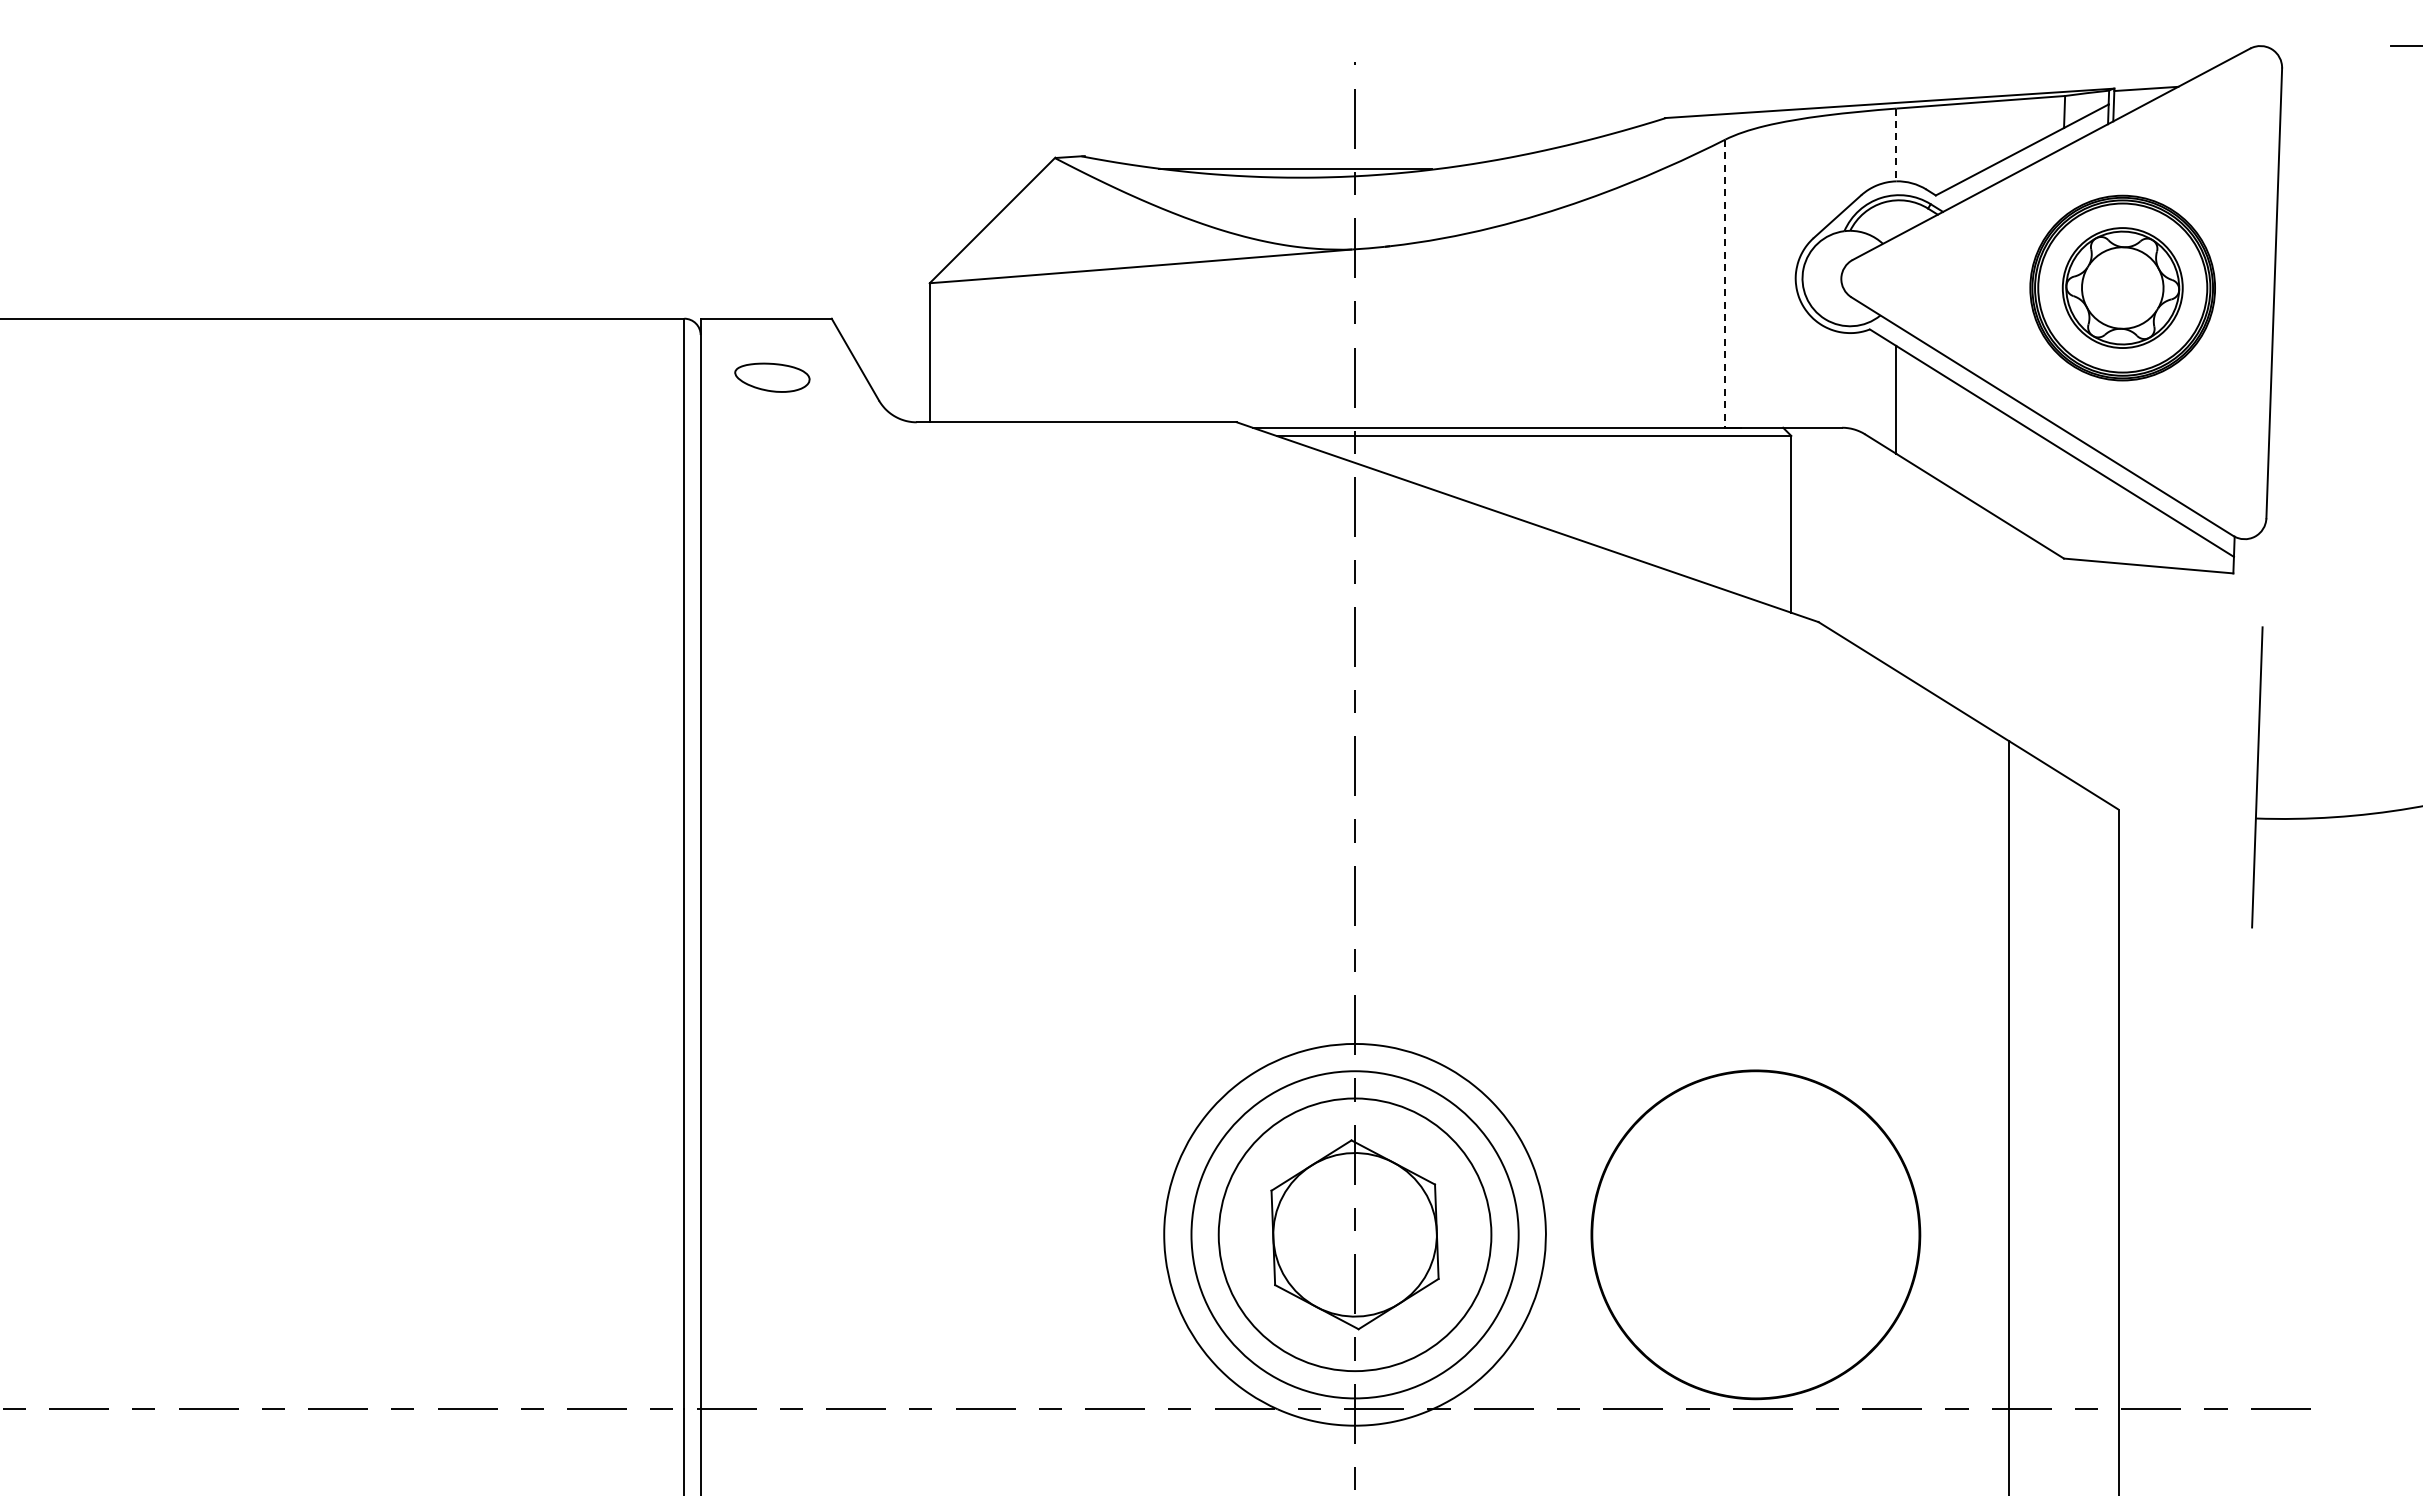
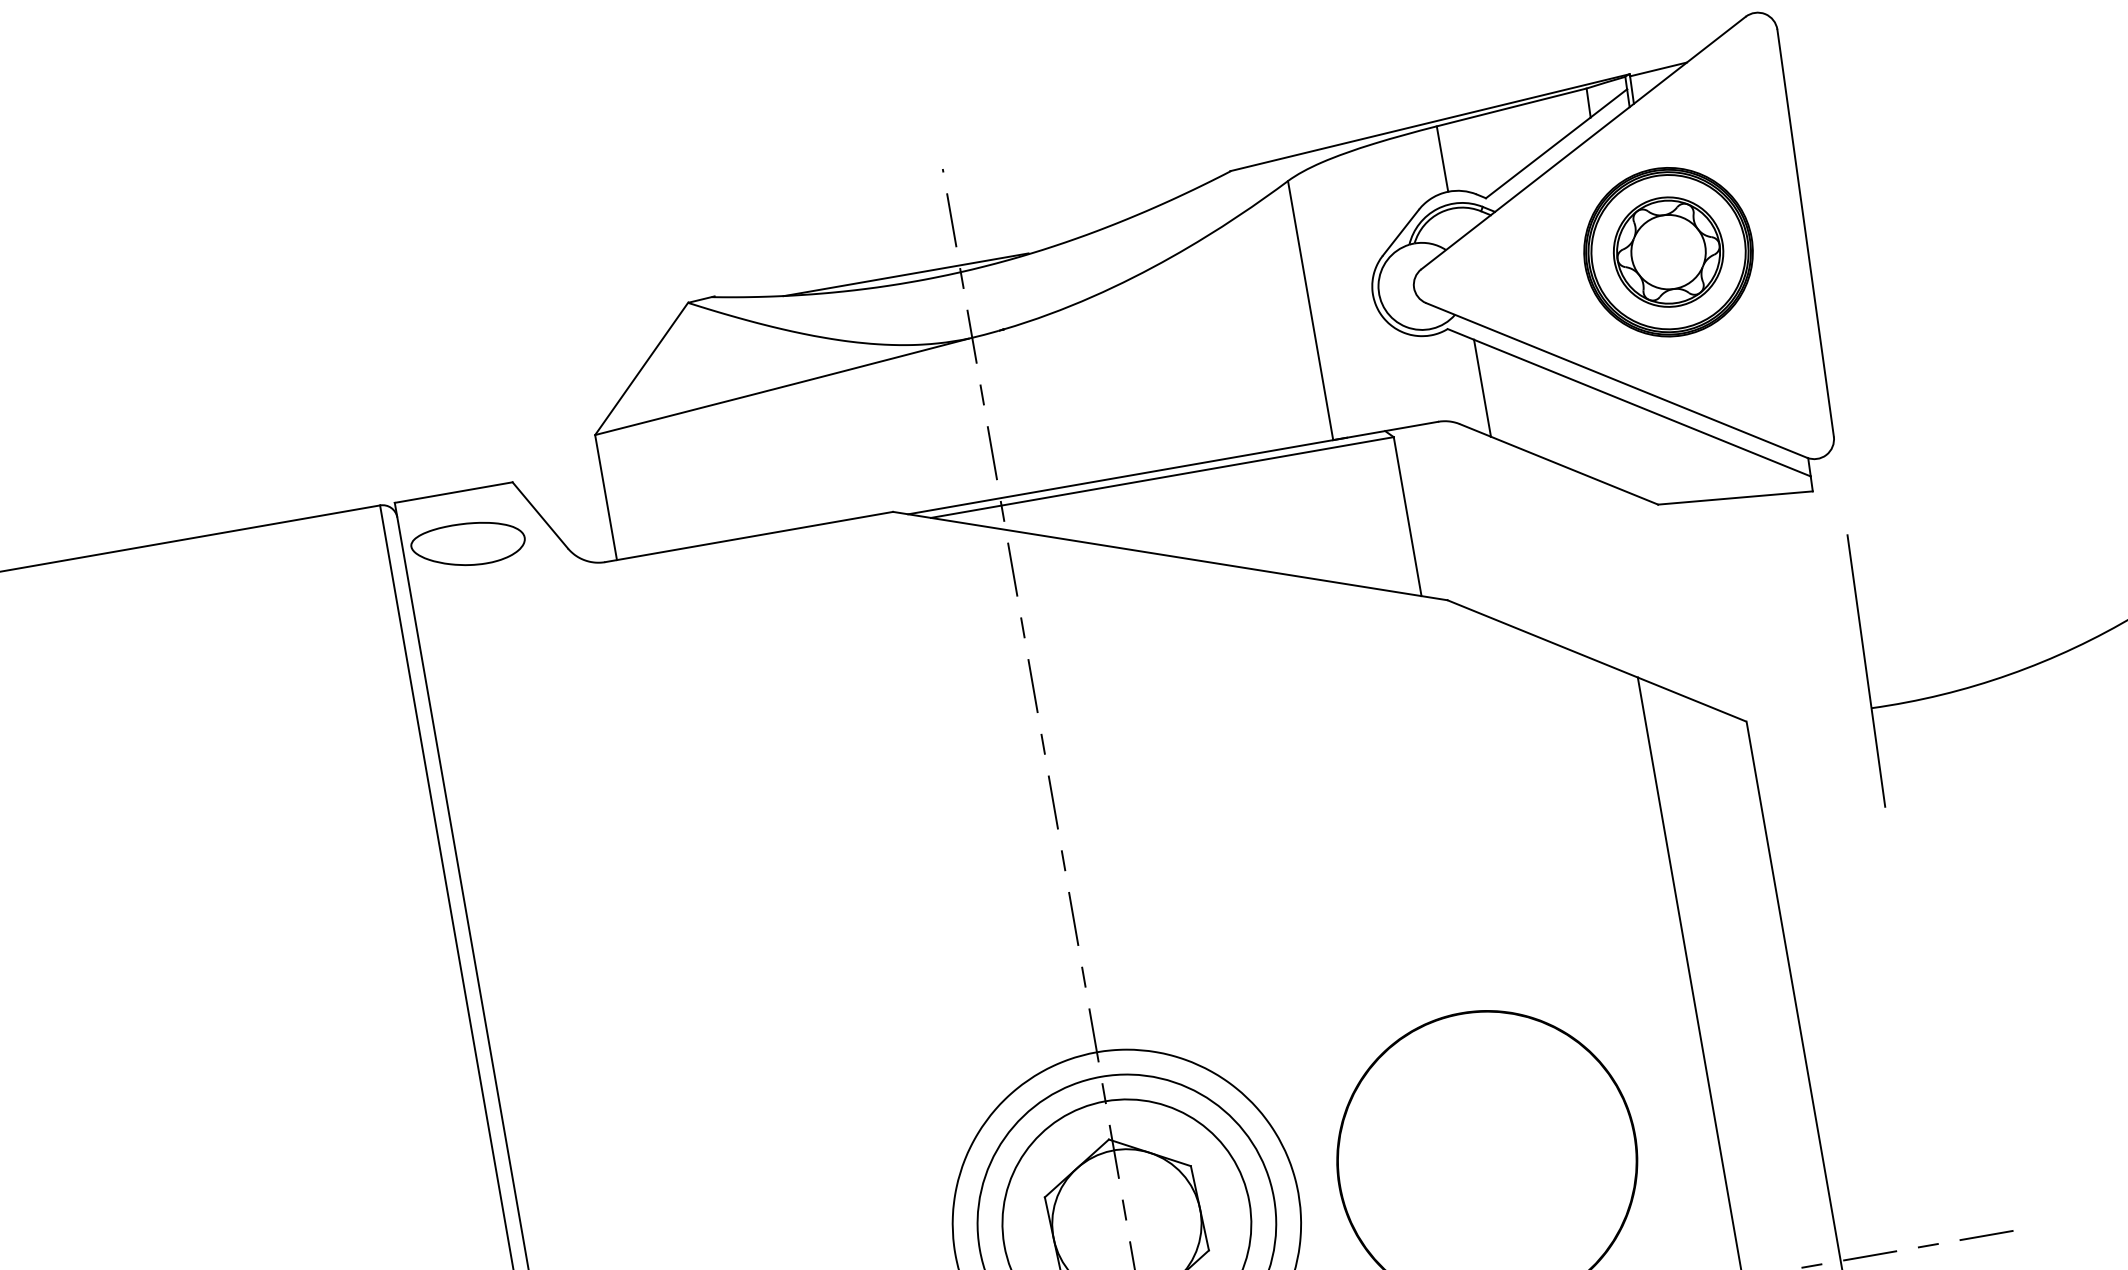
line: (1896, 145) -> (1442, 159), dashed -> solid
line: (1725, 284) -> (1310, 311), dashed -> solid
part: (772, 377) -> (468, 544), size x1.67

